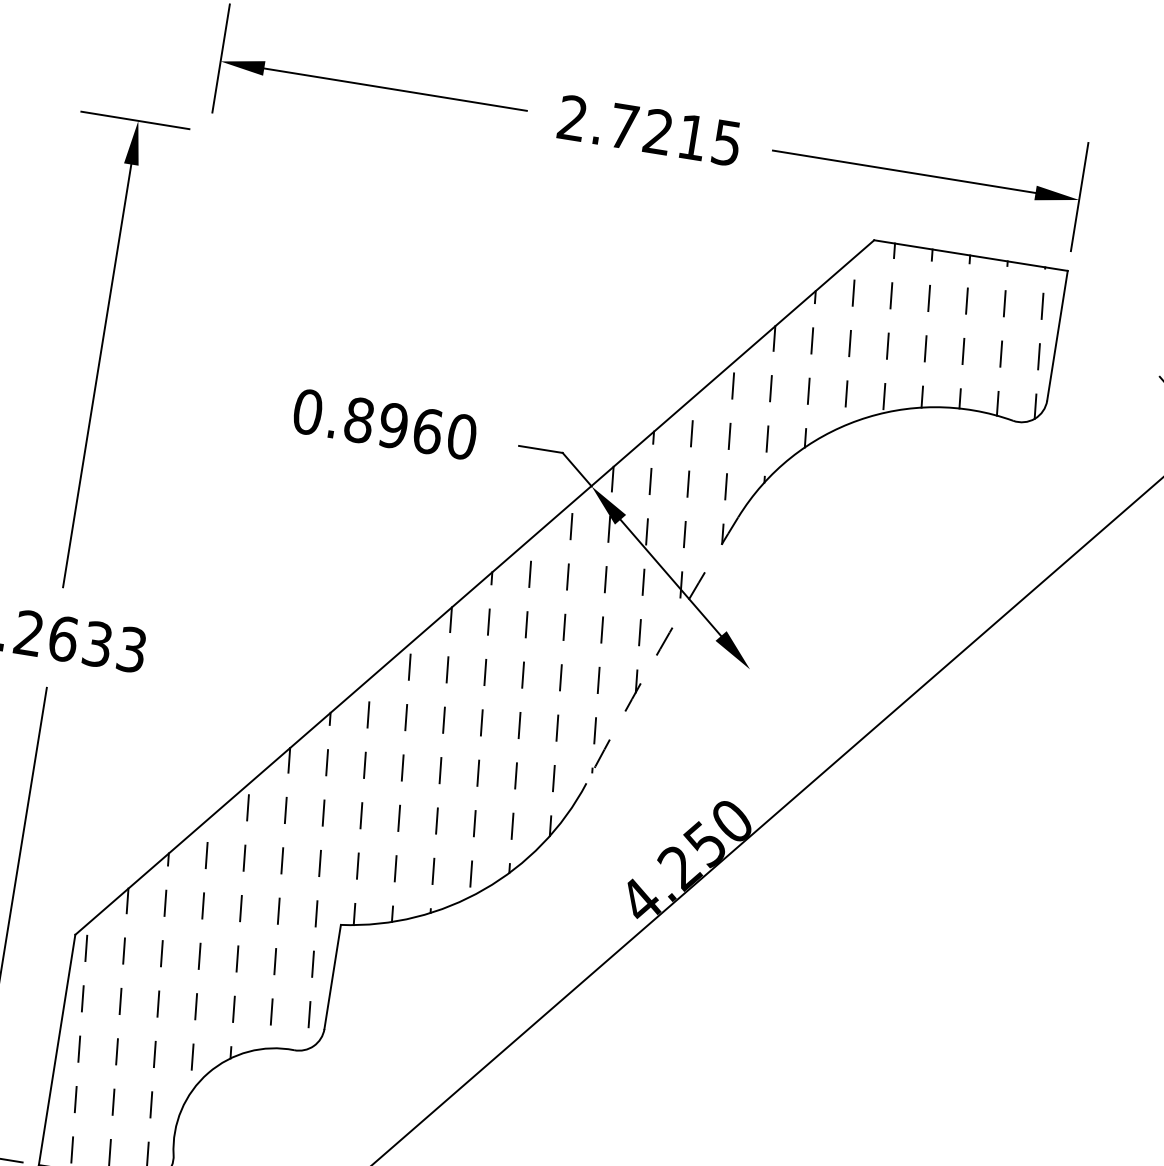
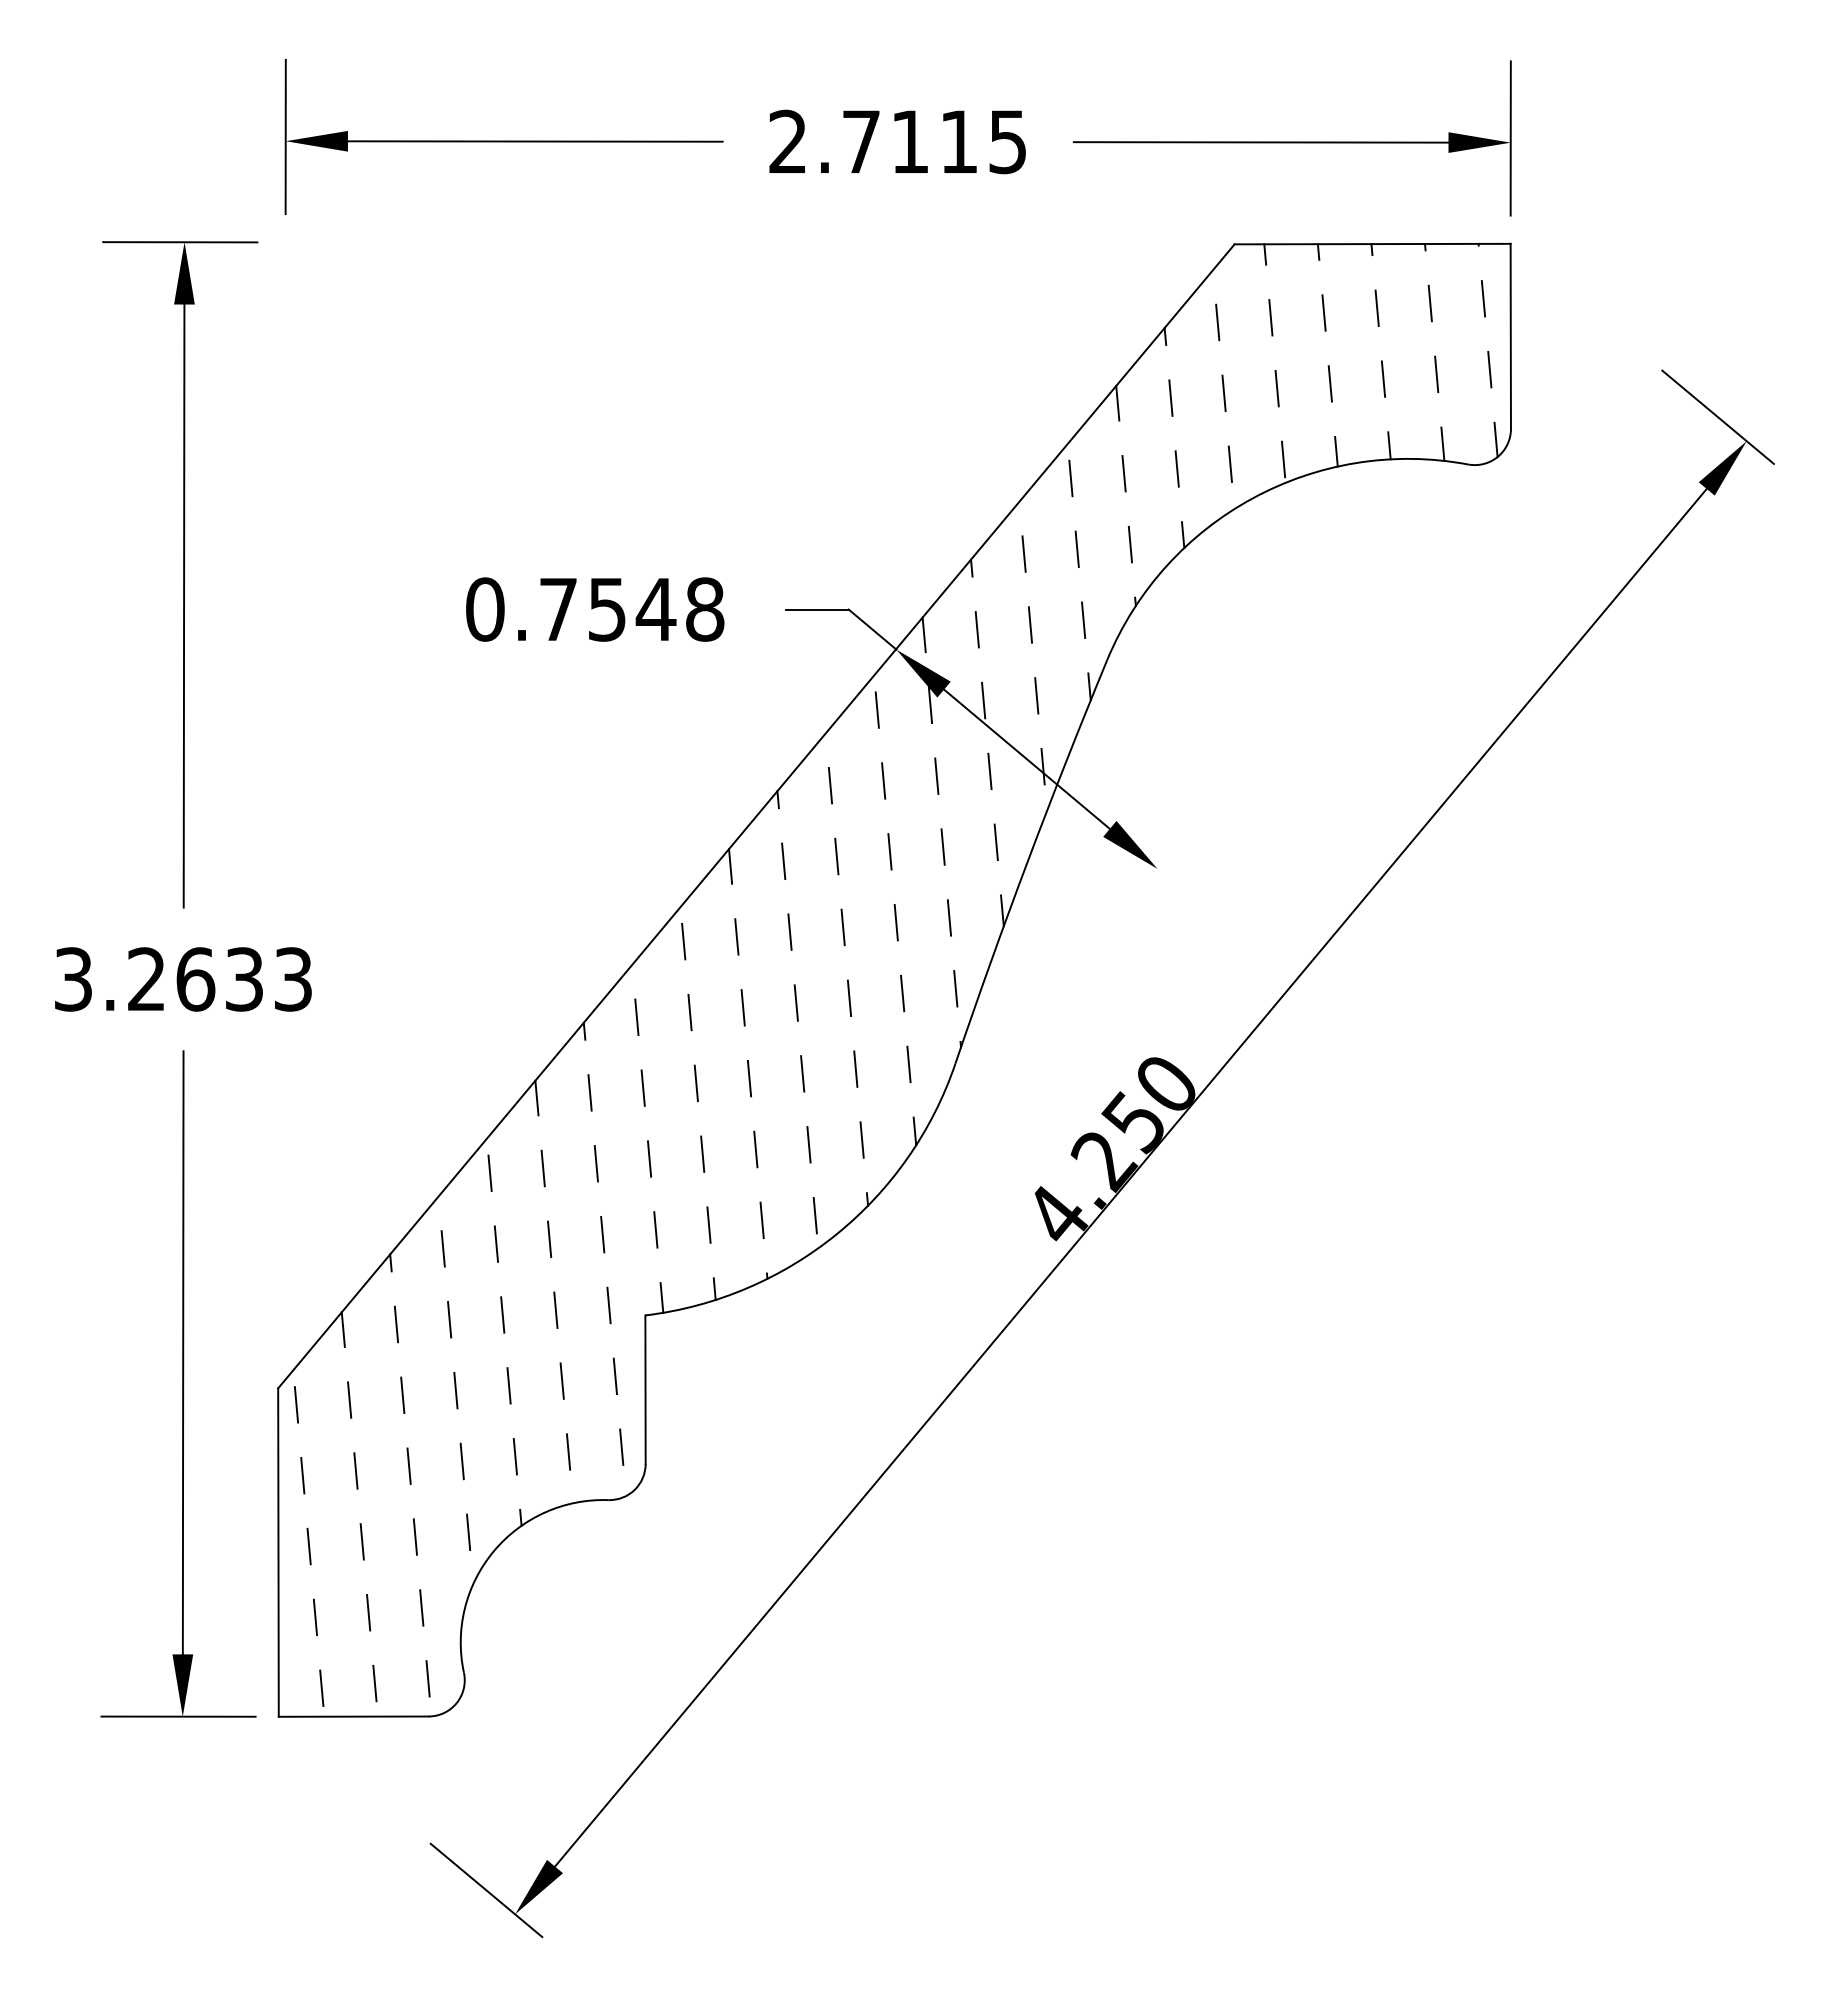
text: (657, 130) -> (909, 140), 2.7215 -> 2.7115
text: (410, 428) -> (631, 609), 0.8960 -> 0.7548
arc: (660, 649) -> (1028, 860), dashed -> solid

